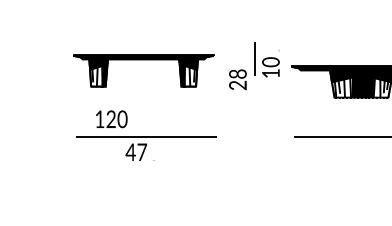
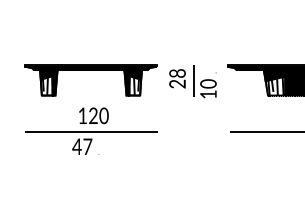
part: (266, 59) -> (204, 81), moved
part: (143, 60) -> (90, 71), moved
text: (111, 119) -> (93, 116), moved

